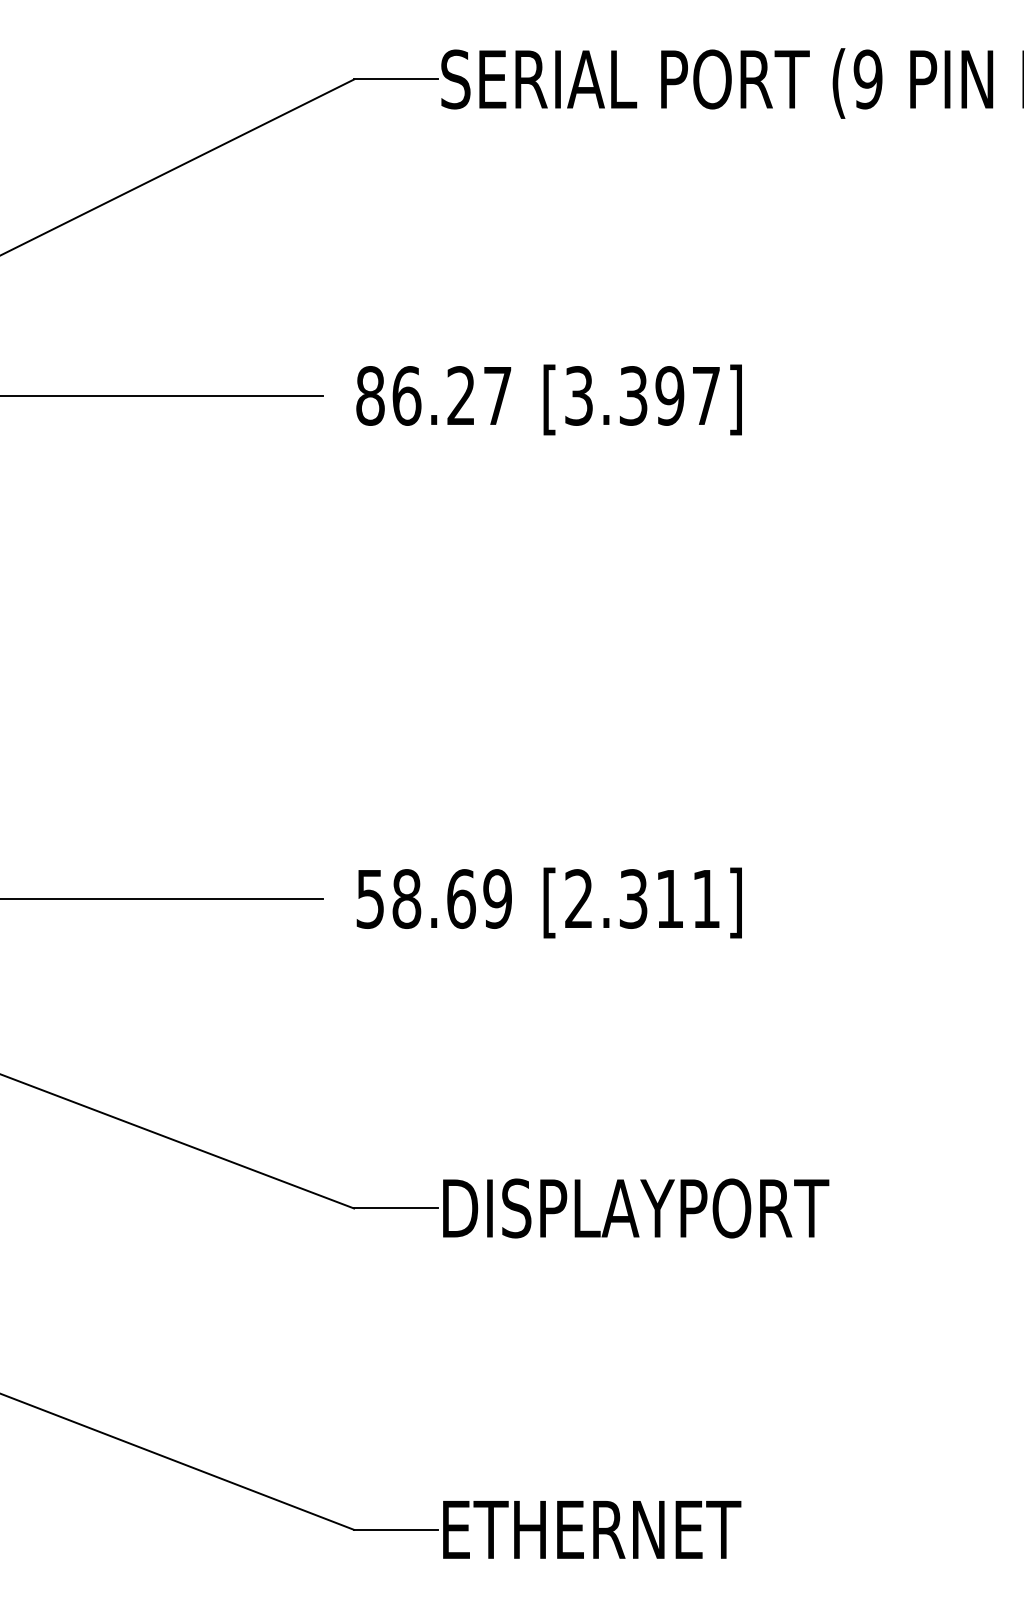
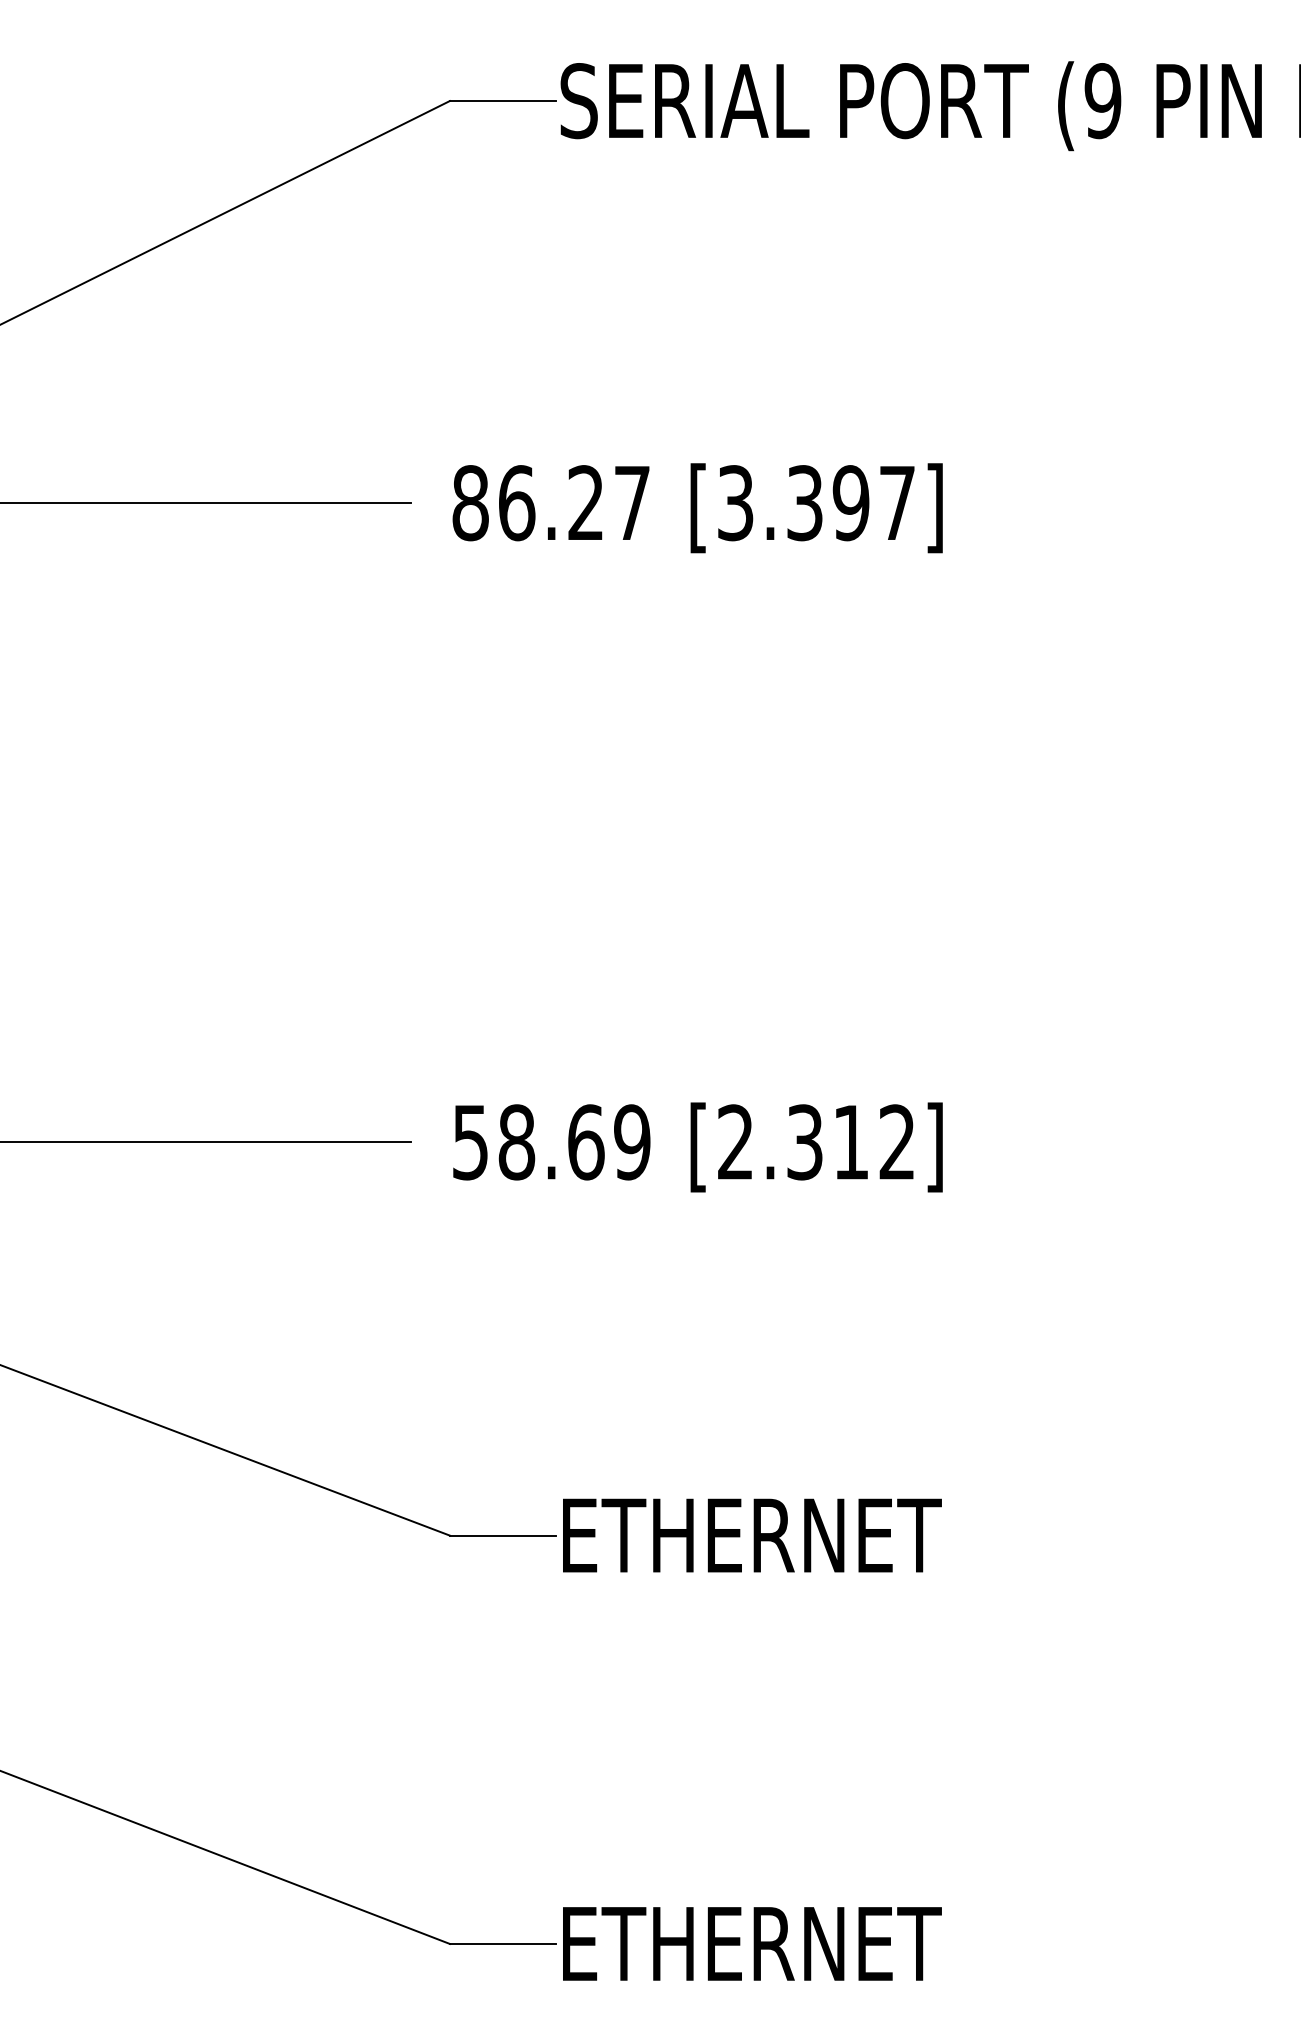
text: (705, 898) -> (896, 1141), [2.311] -> [2.312]
text: (638, 1208) -> (811, 1535), DISPLAYPORT -> ETHERNET

